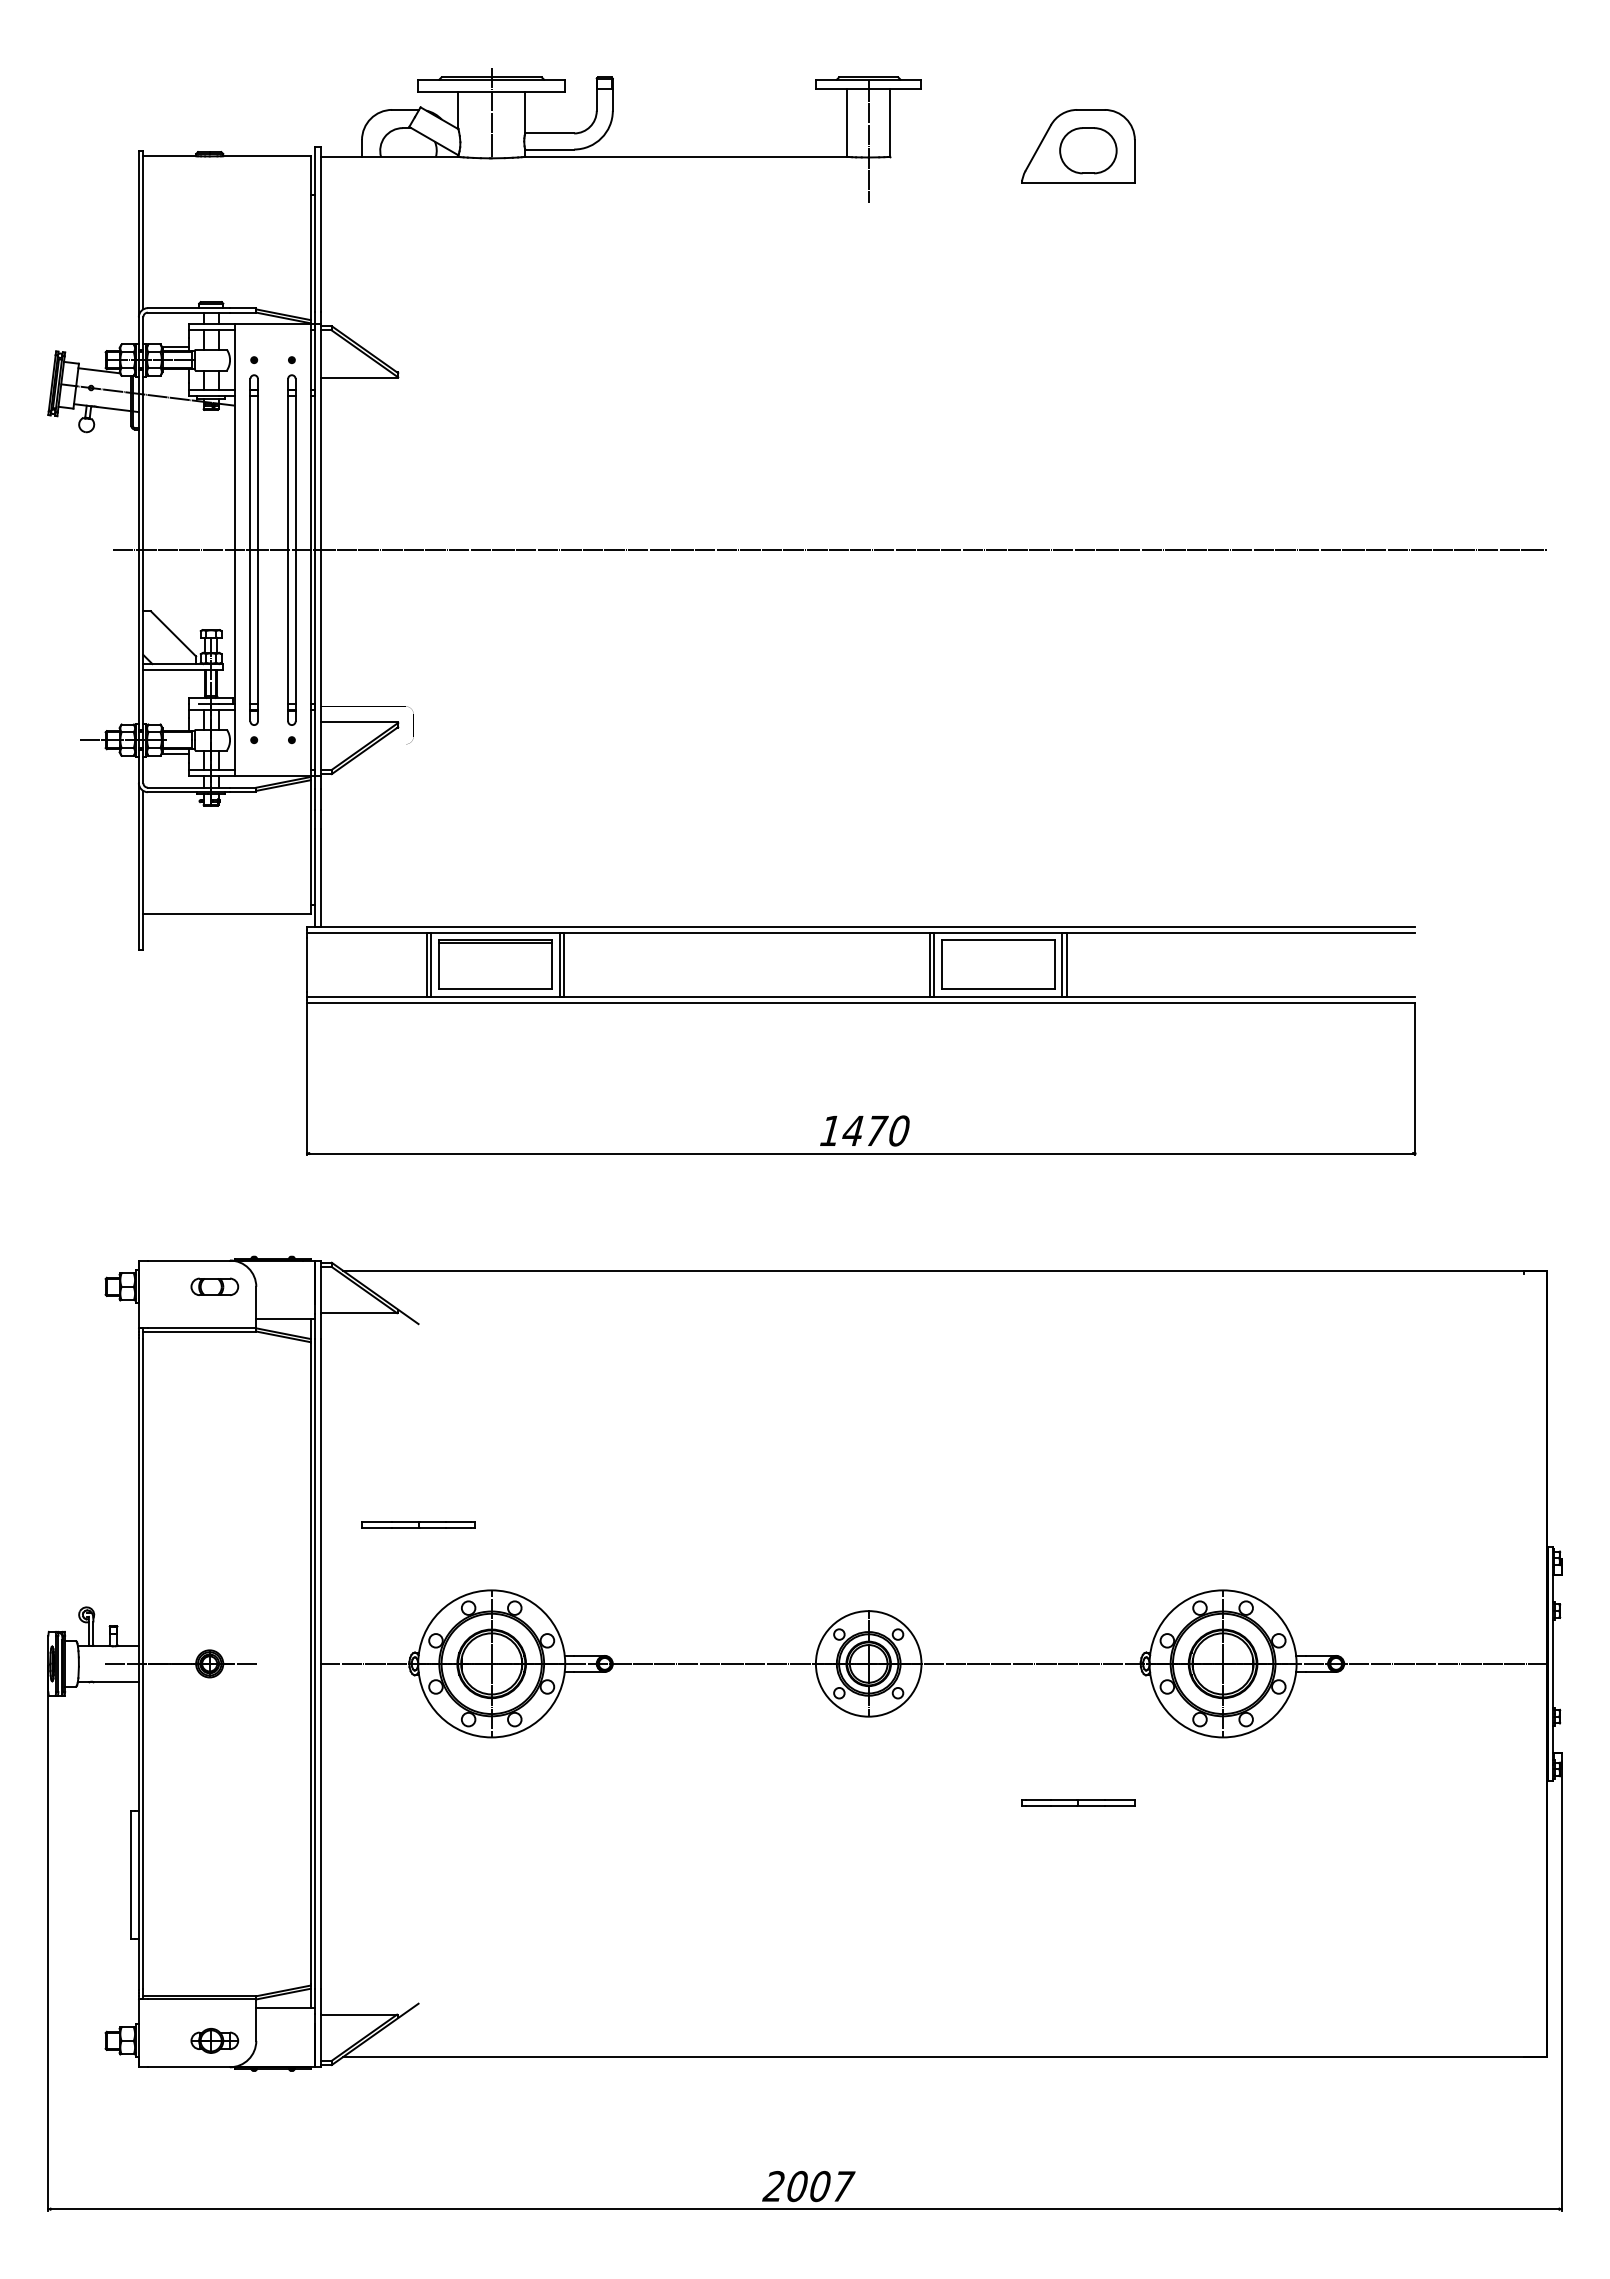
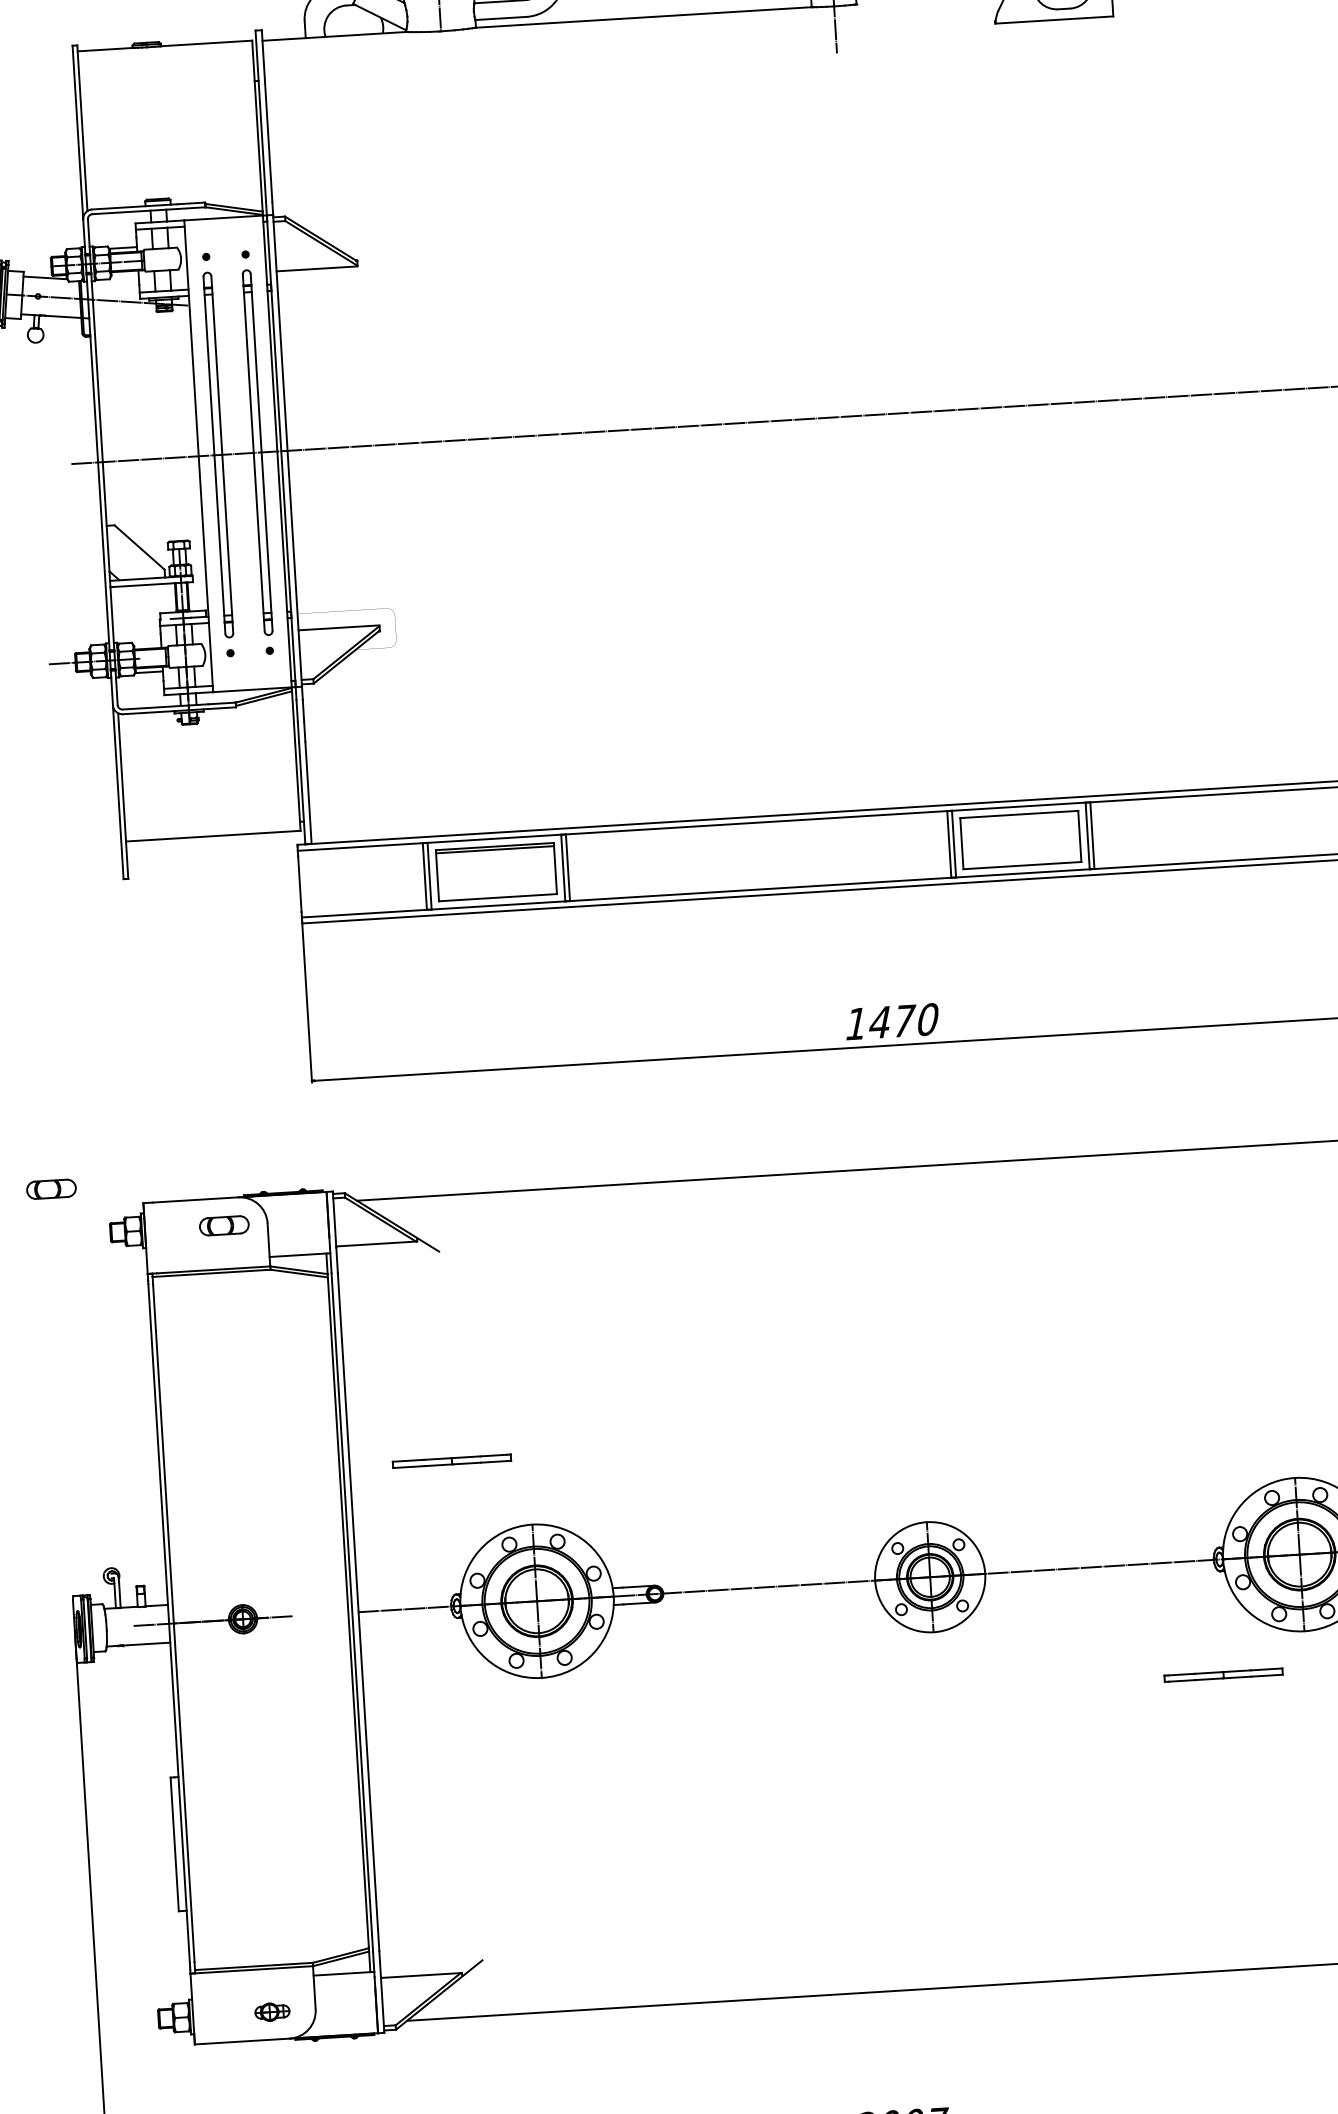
part: (51, 1241) -> (51, 1188), added
part: (1078, 1802) -> (1223, 1675), moved
part: (214, 2040) -> (272, 2011), size x0.7

